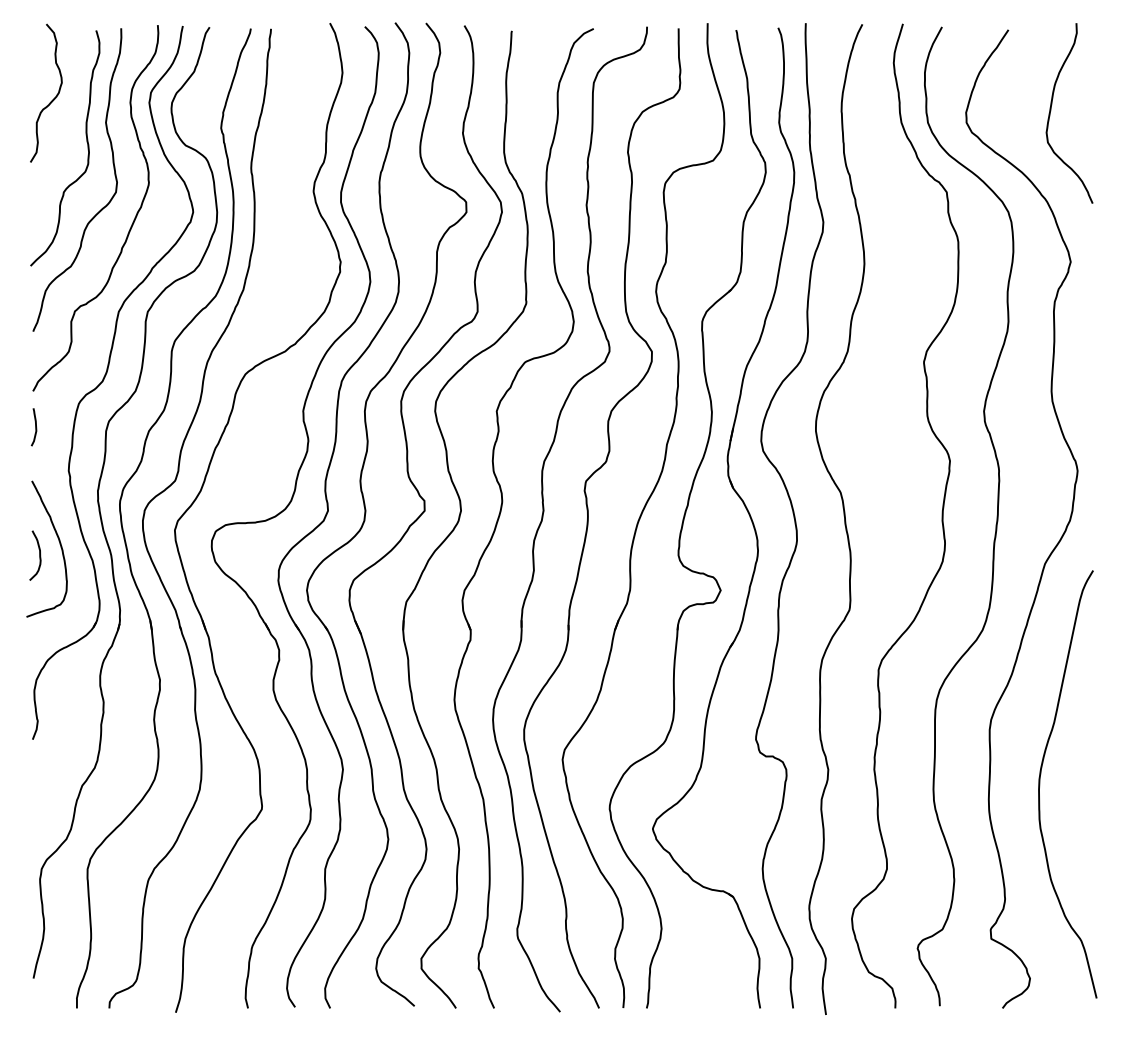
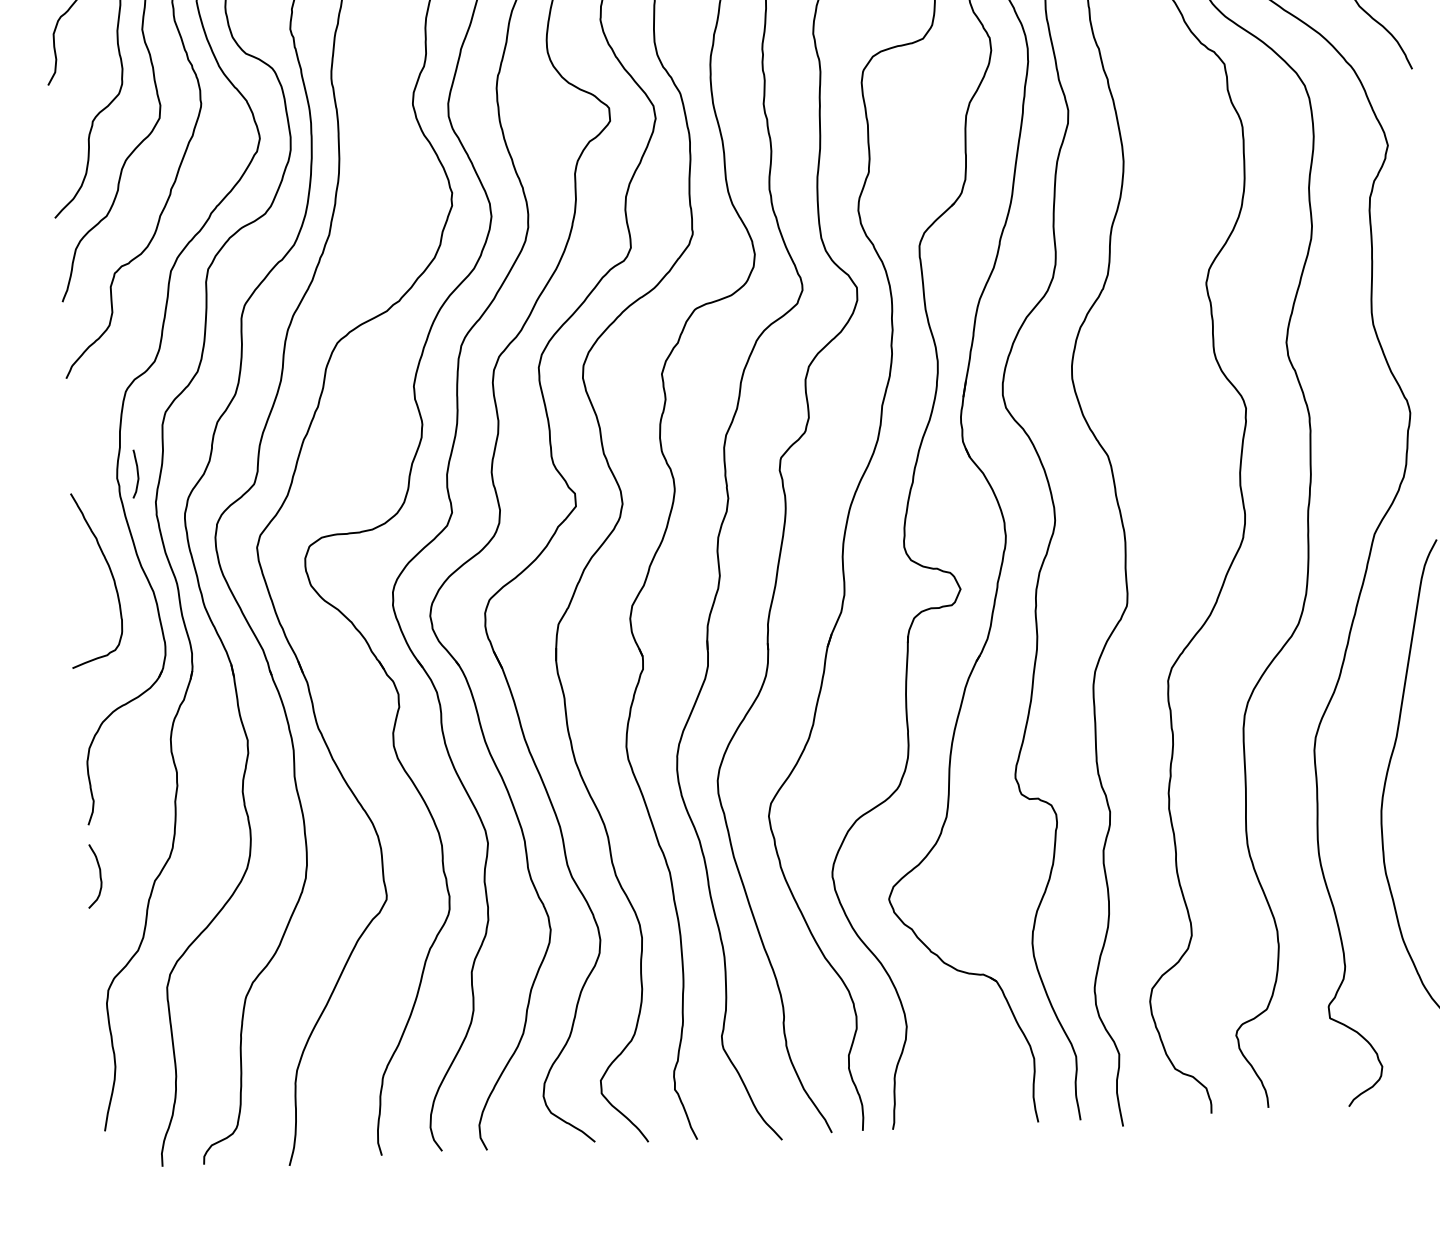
curve: (35, 427) -> (137, 474), moved
curve: (39, 555) -> (99, 875), moved

